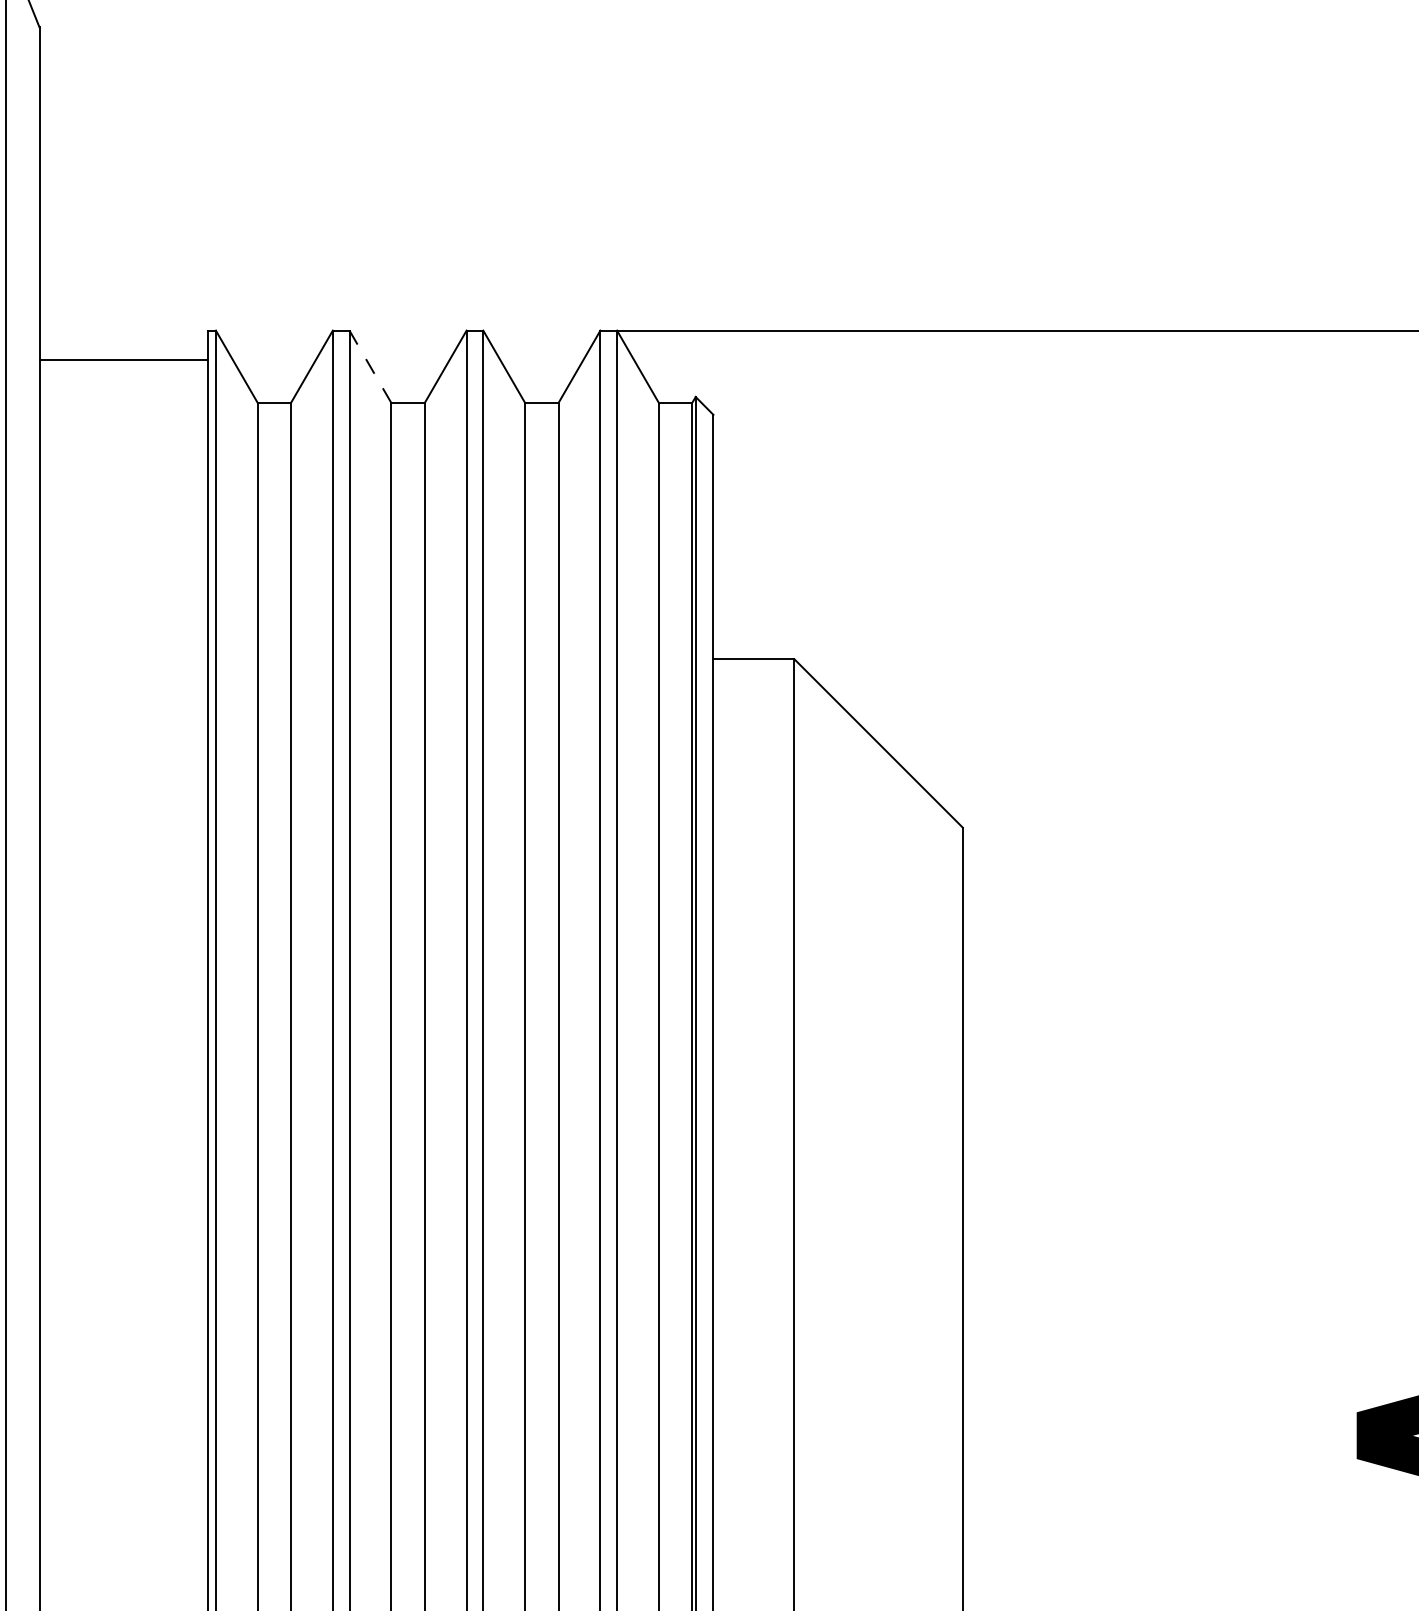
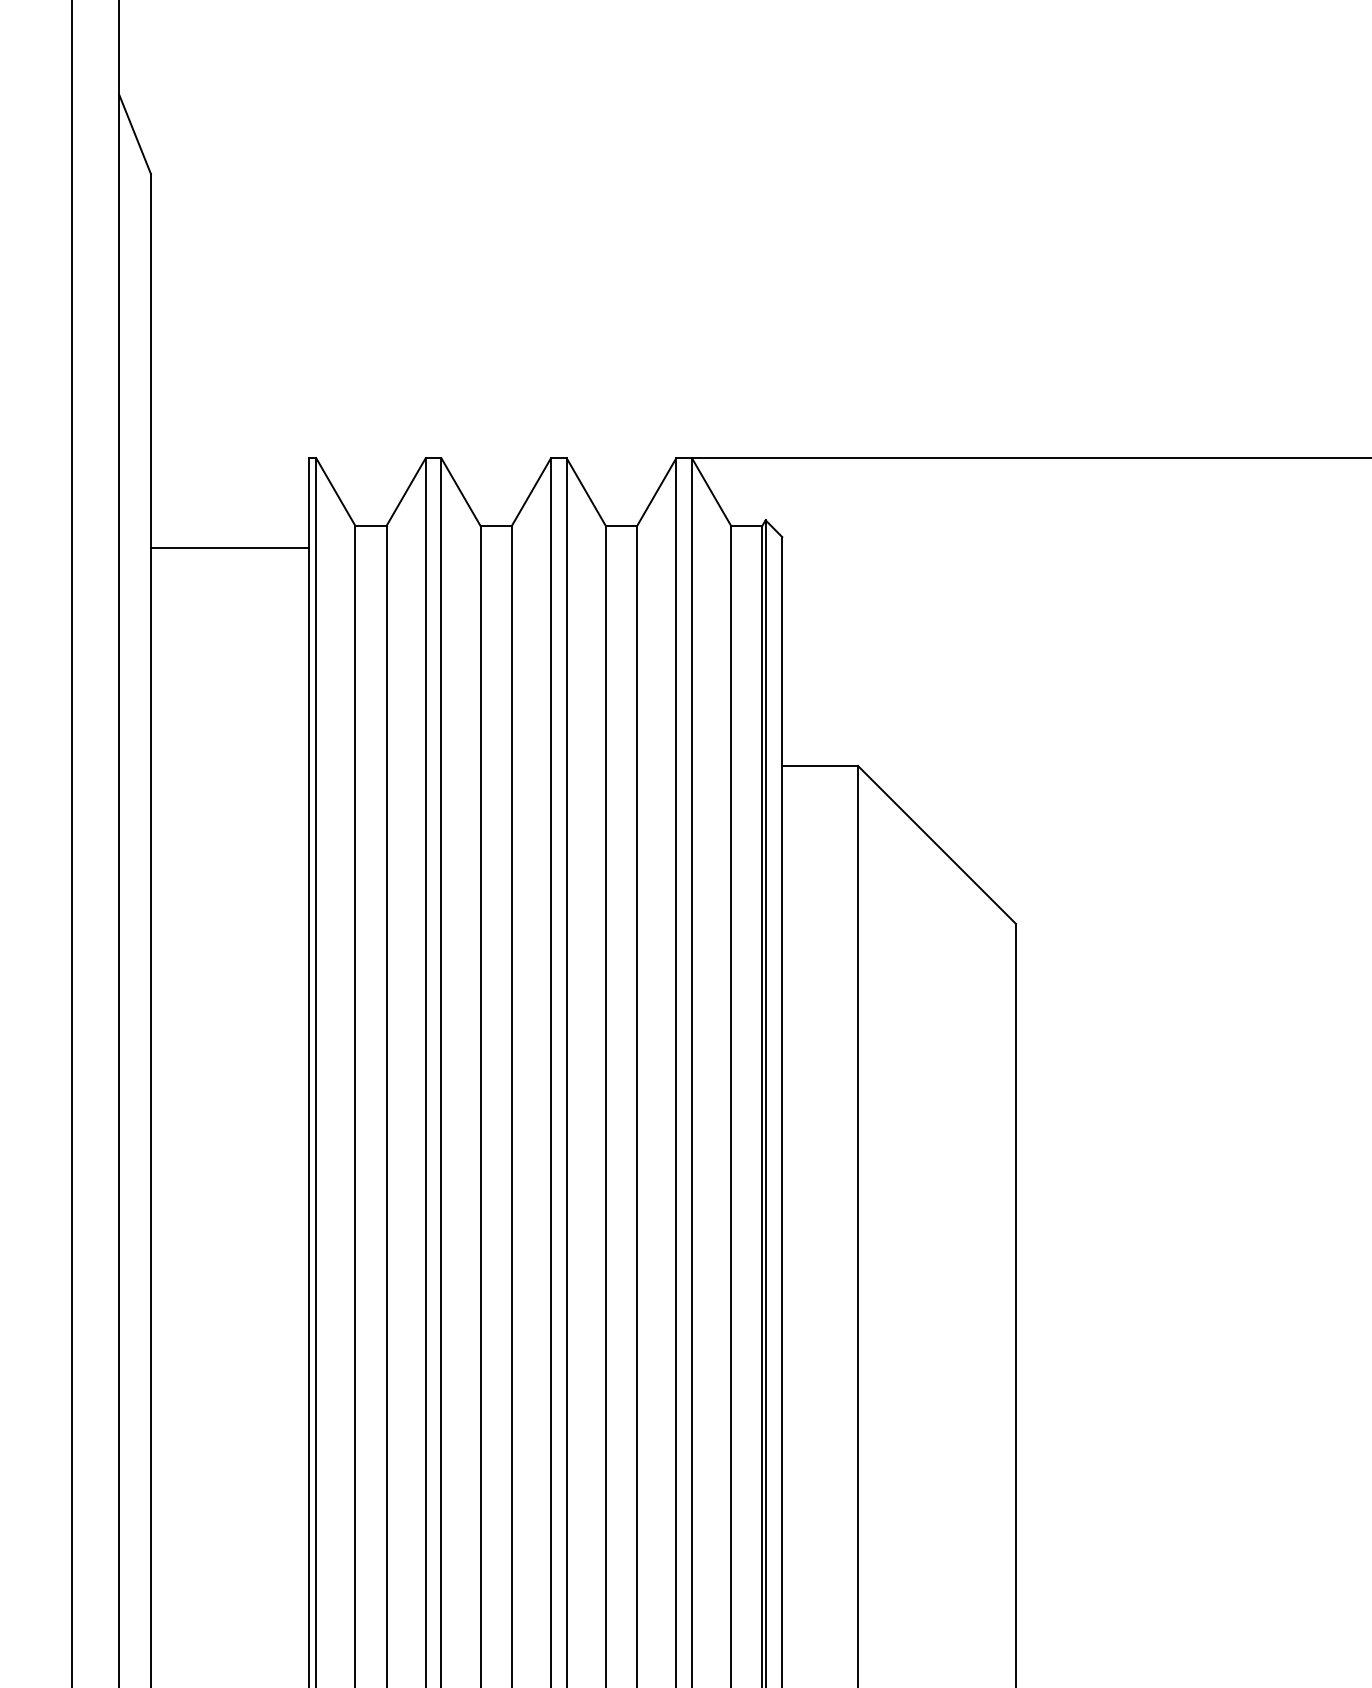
line: (123, 359) -> (229, 547), moved
line: (369, 366) -> (460, 491), dashed -> solid

